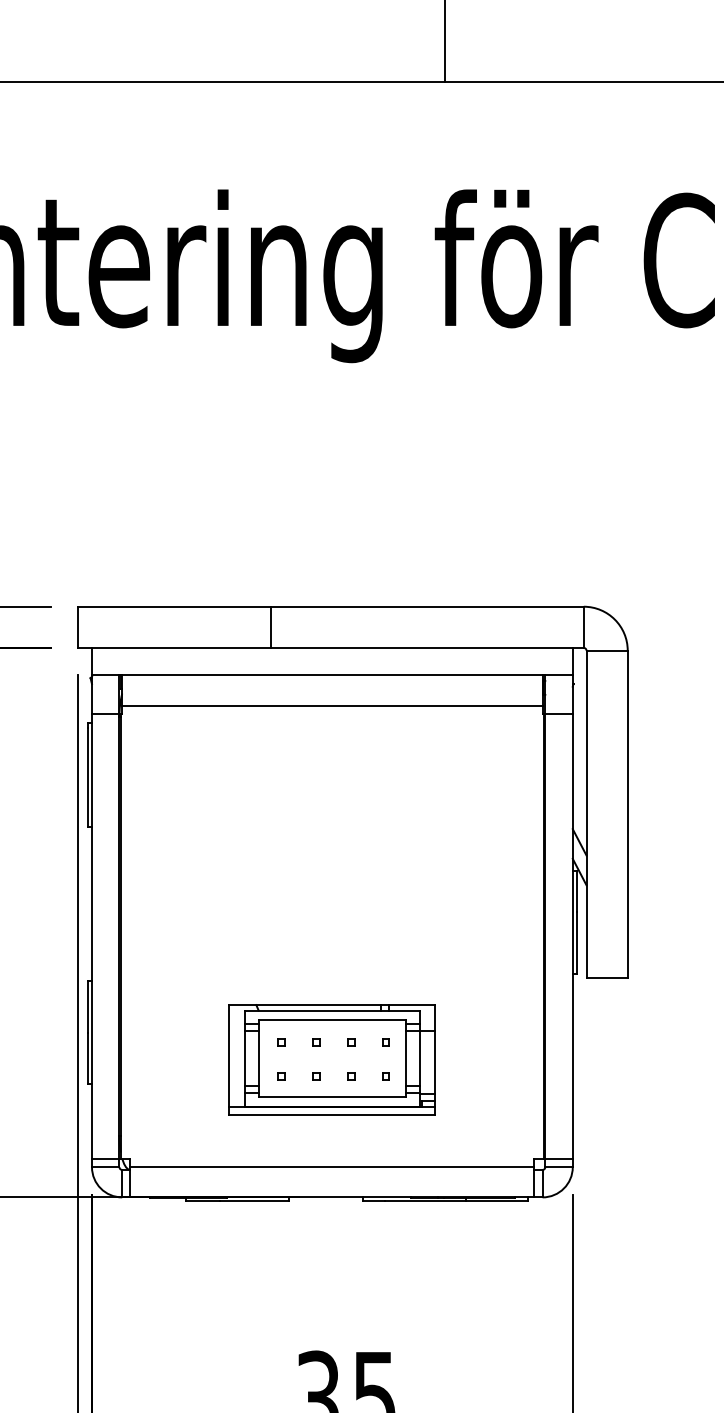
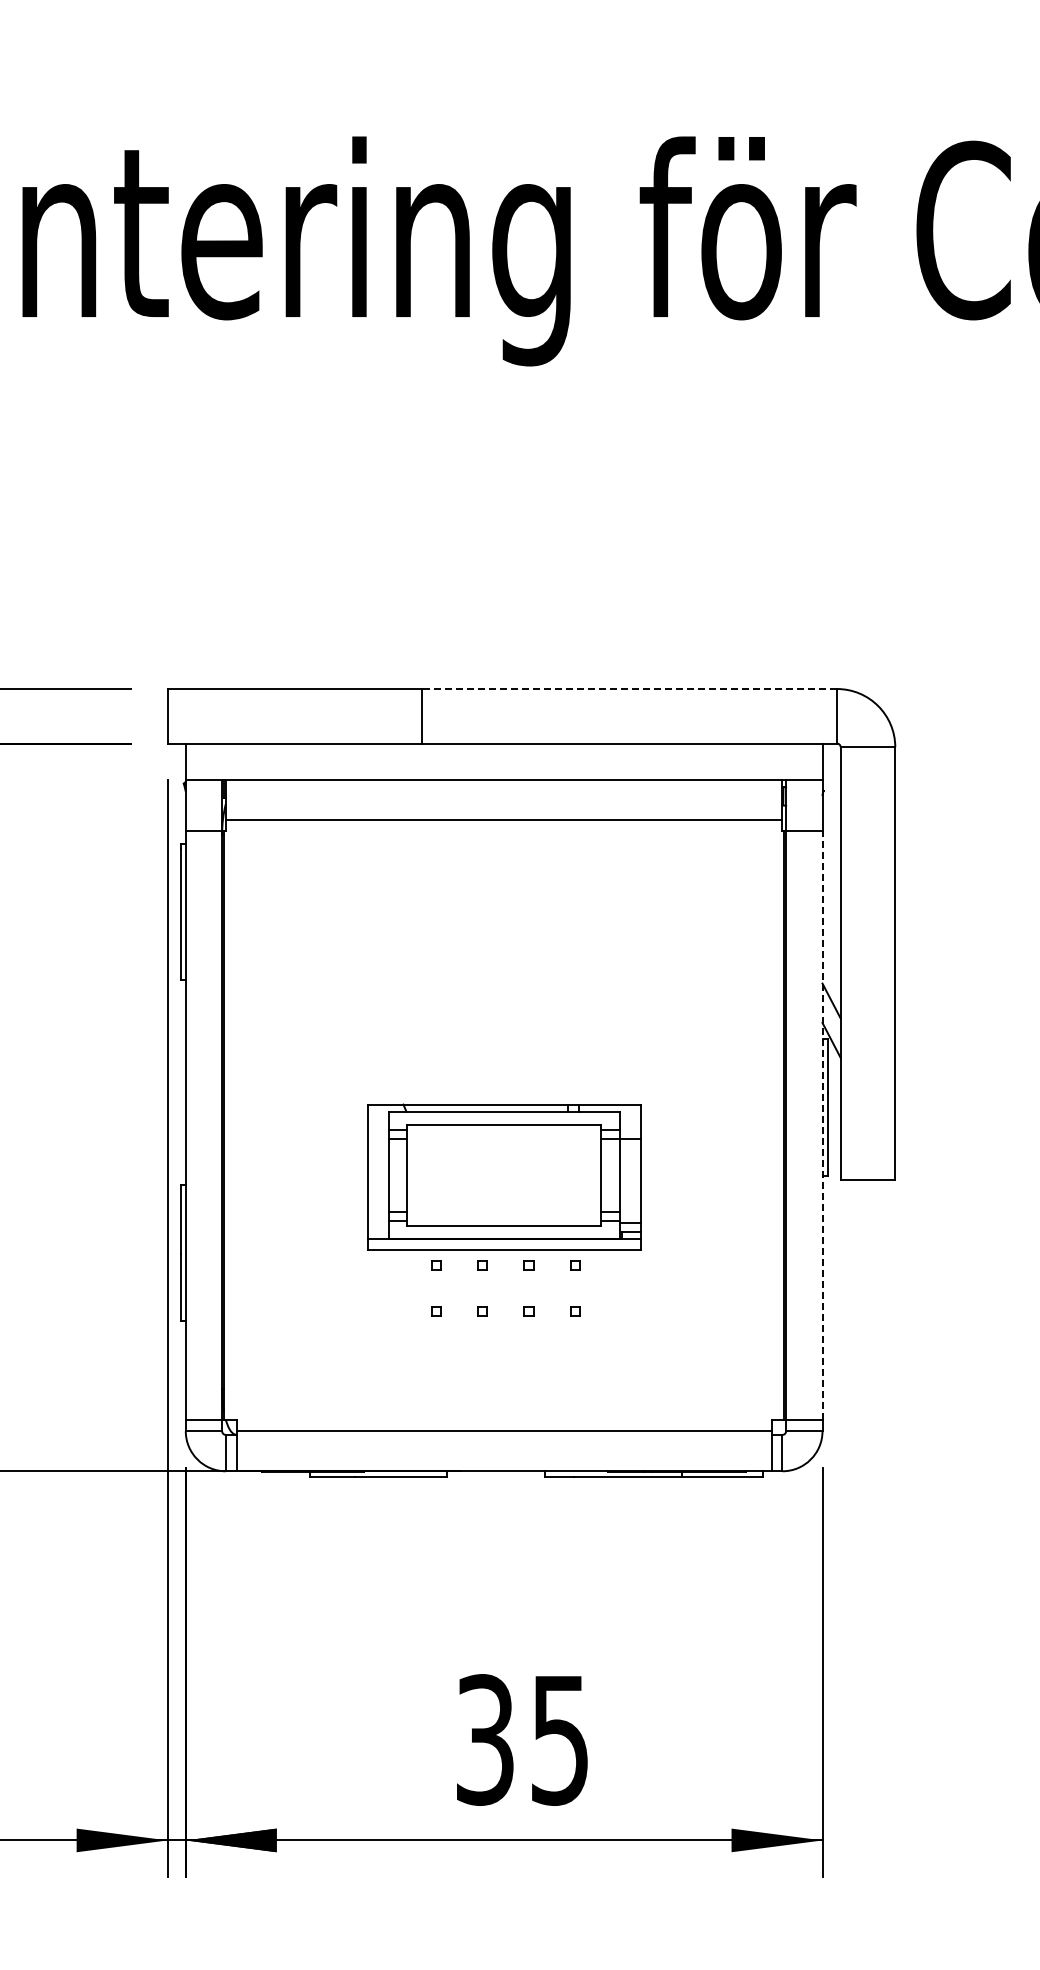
line: (427, 607) -> (629, 689), solid -> dashed
line: (572, 936) -> (822, 1125), solid -> dashed
part: (332, 1059) -> (504, 1176), moved

